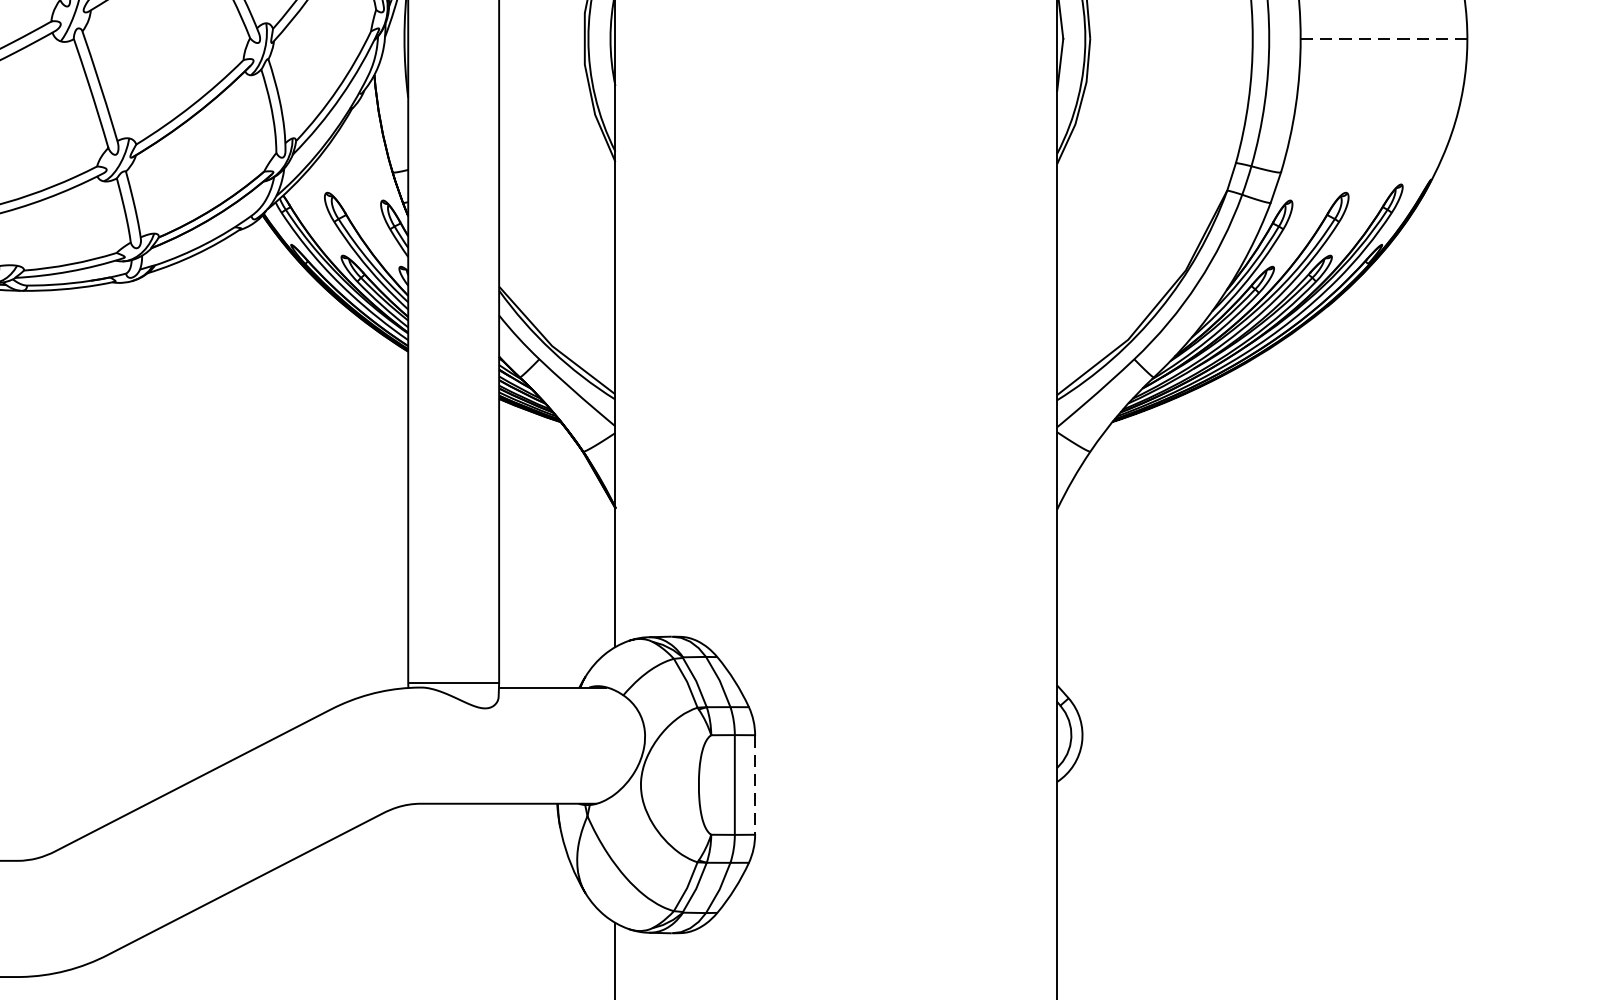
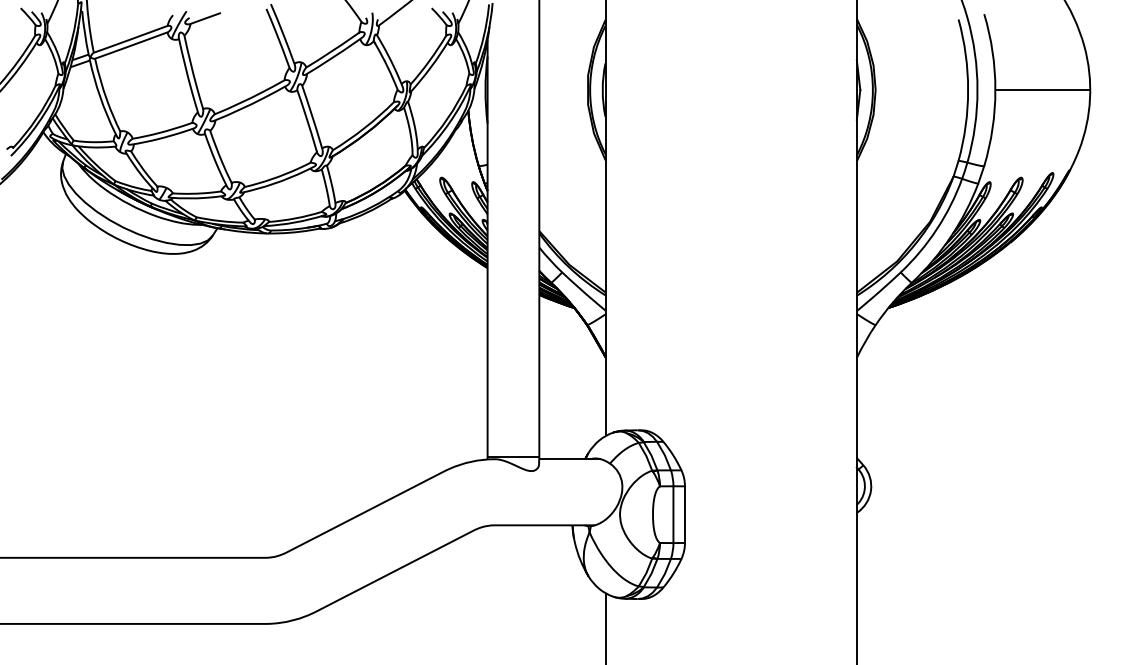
line: (1385, 39) -> (1043, 90), dashed -> solid
line: (754, 786) -> (684, 515), dashed -> solid

